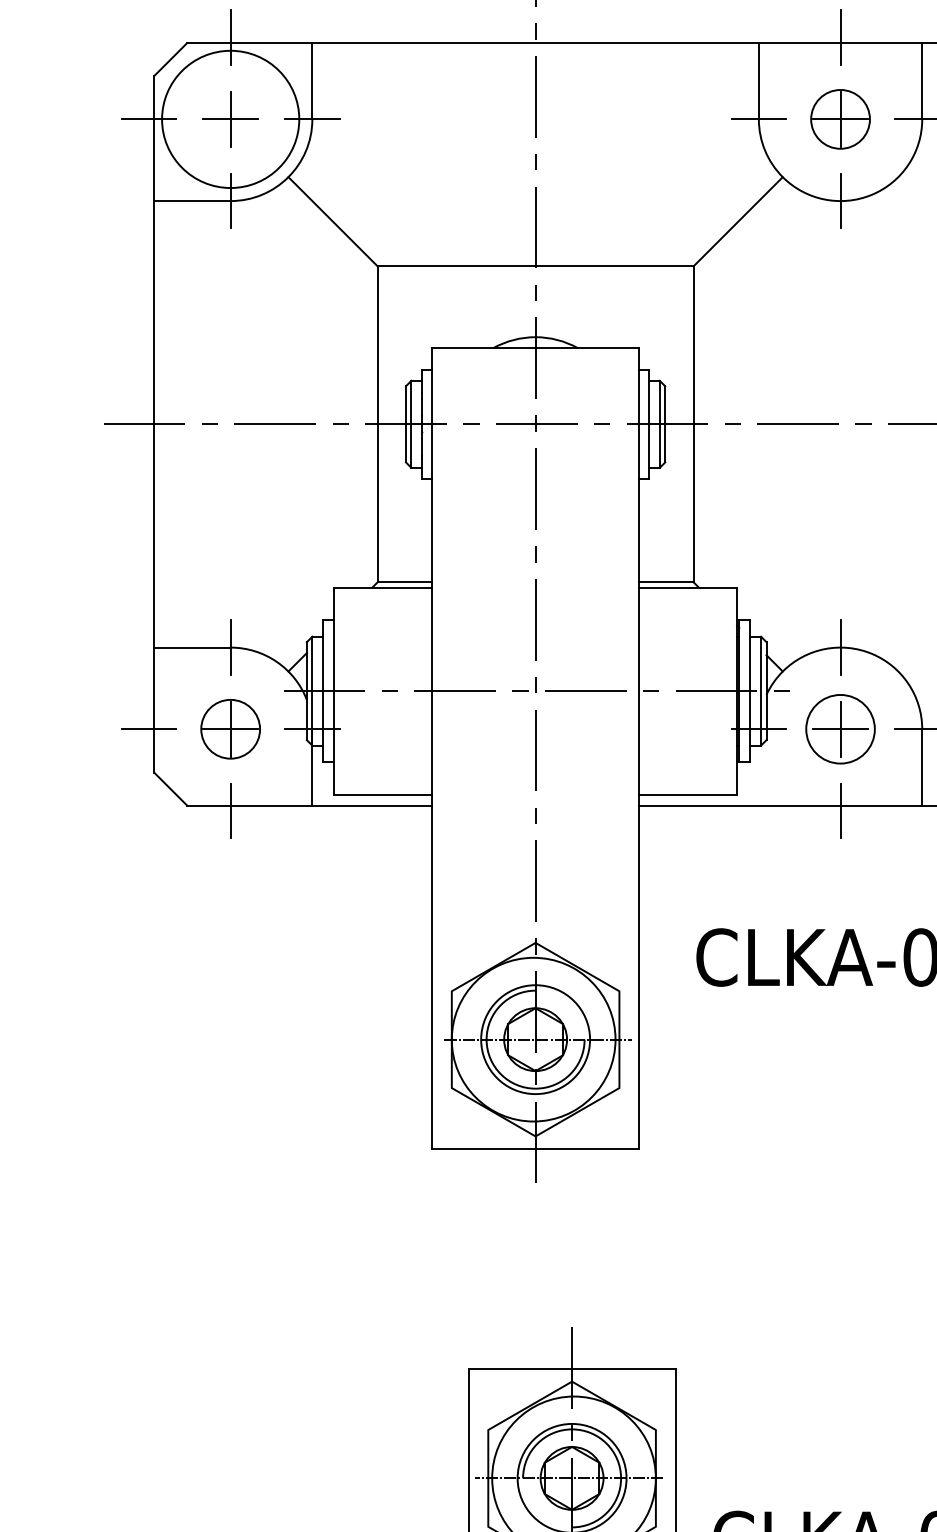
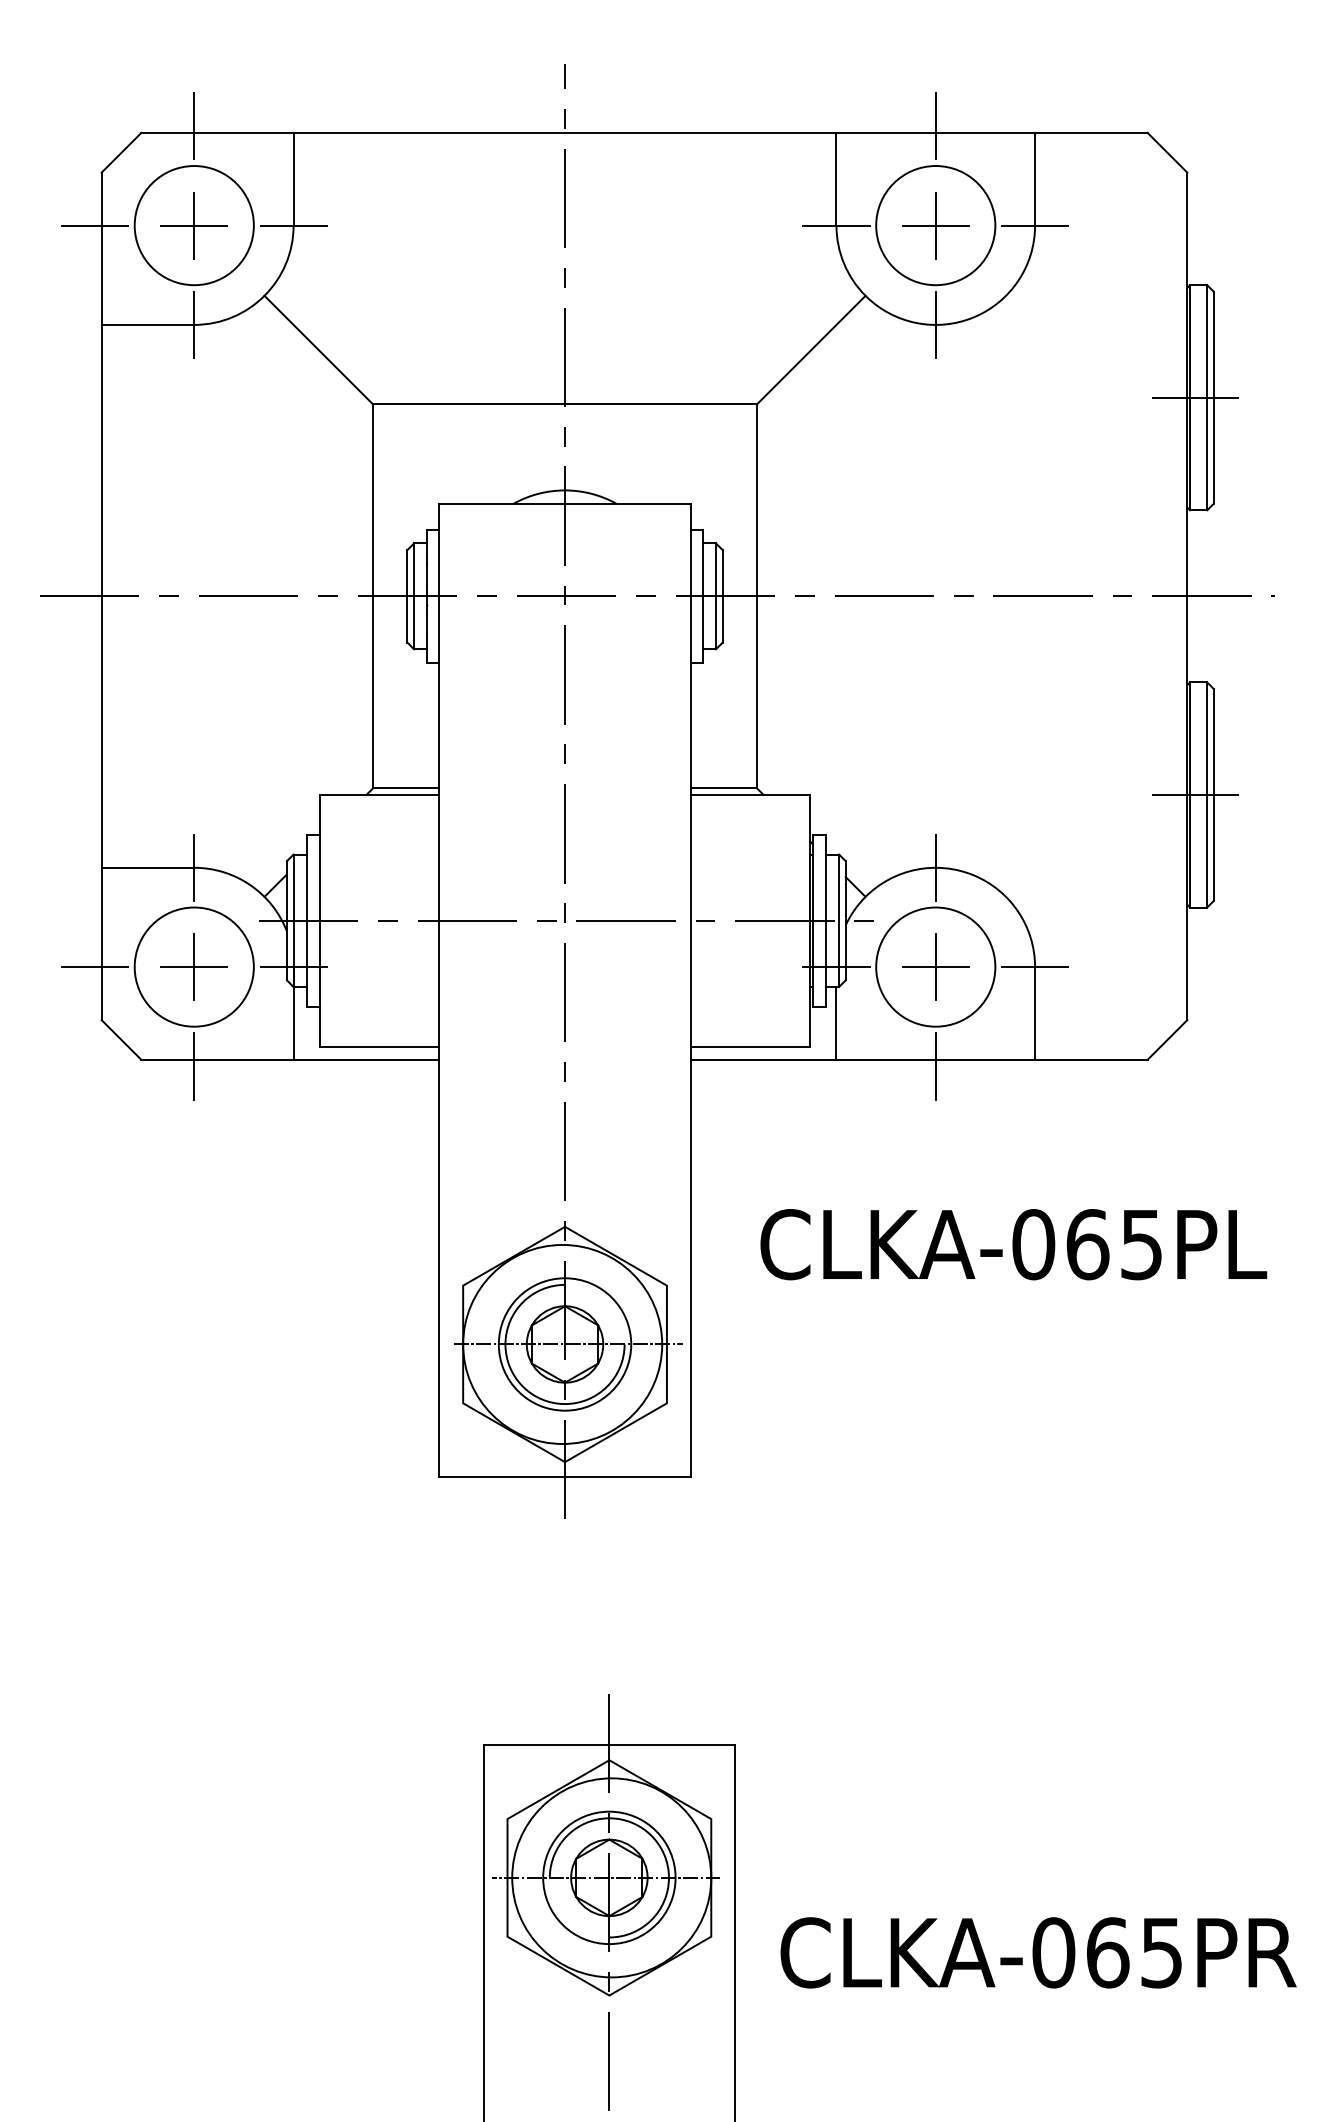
circle: (230, 119) -> (193, 225), size x0.71
circle: (840, 119) -> (935, 225), size x1.67
circle: (230, 728) -> (193, 966), size x1.67
circle: (840, 728) -> (935, 966), size x1.43
line: (758, 774) -> (836, 1022), added

